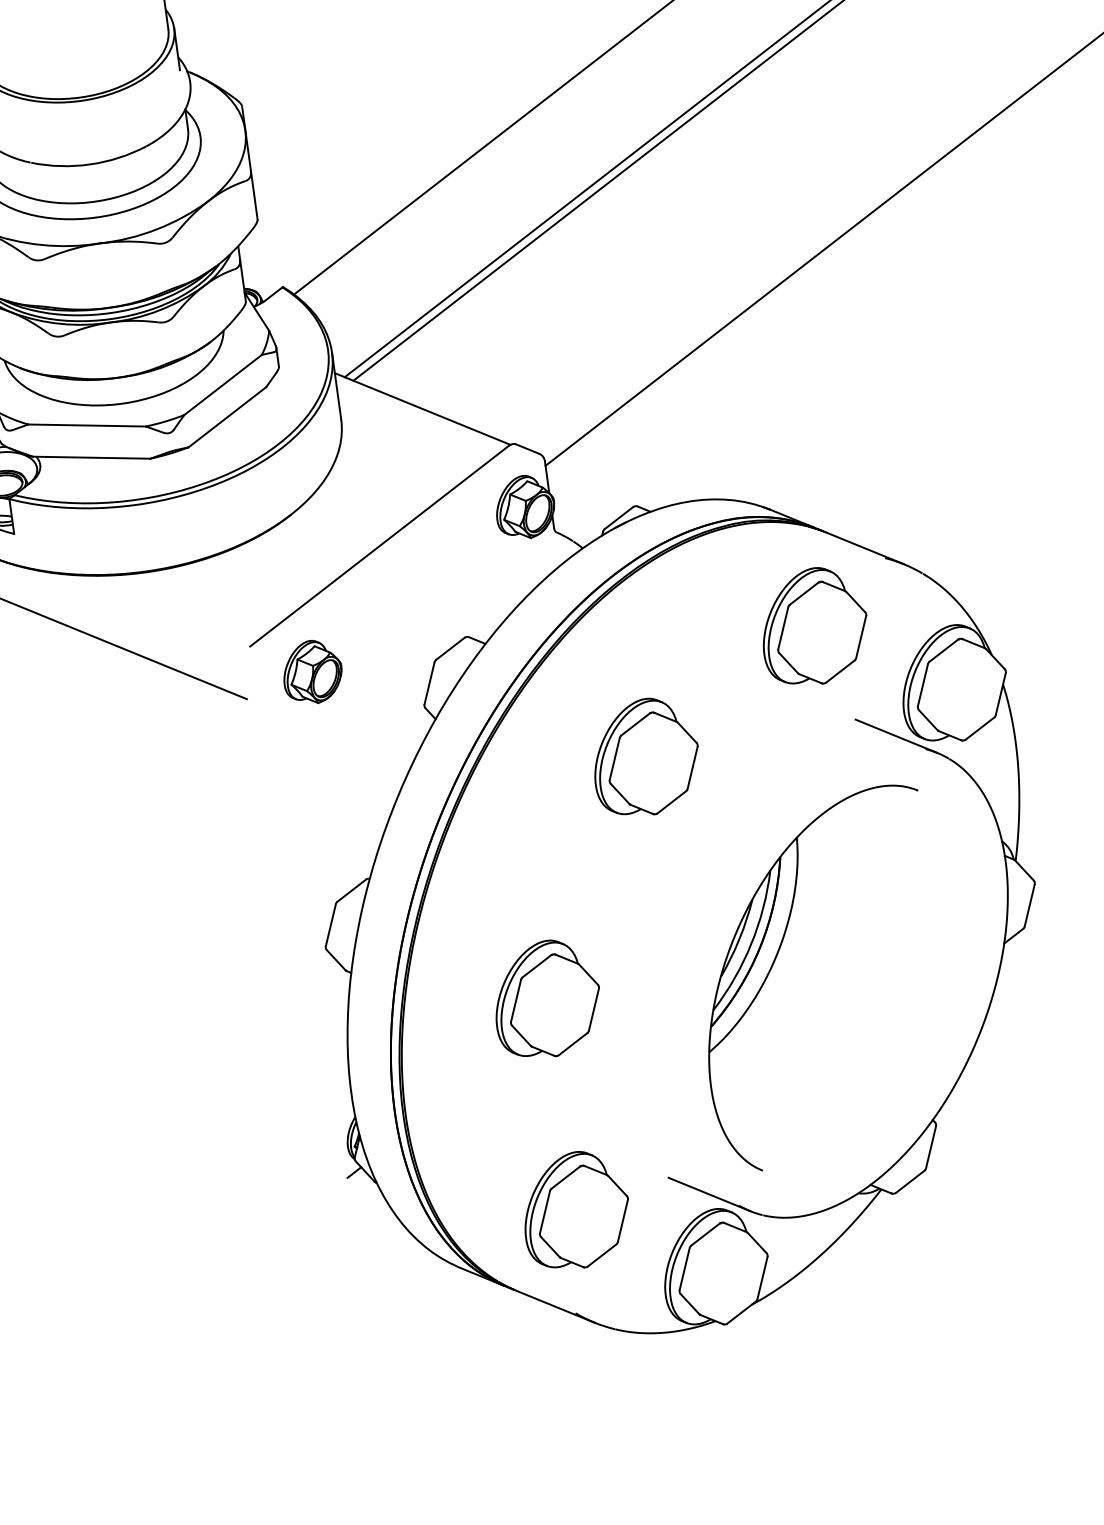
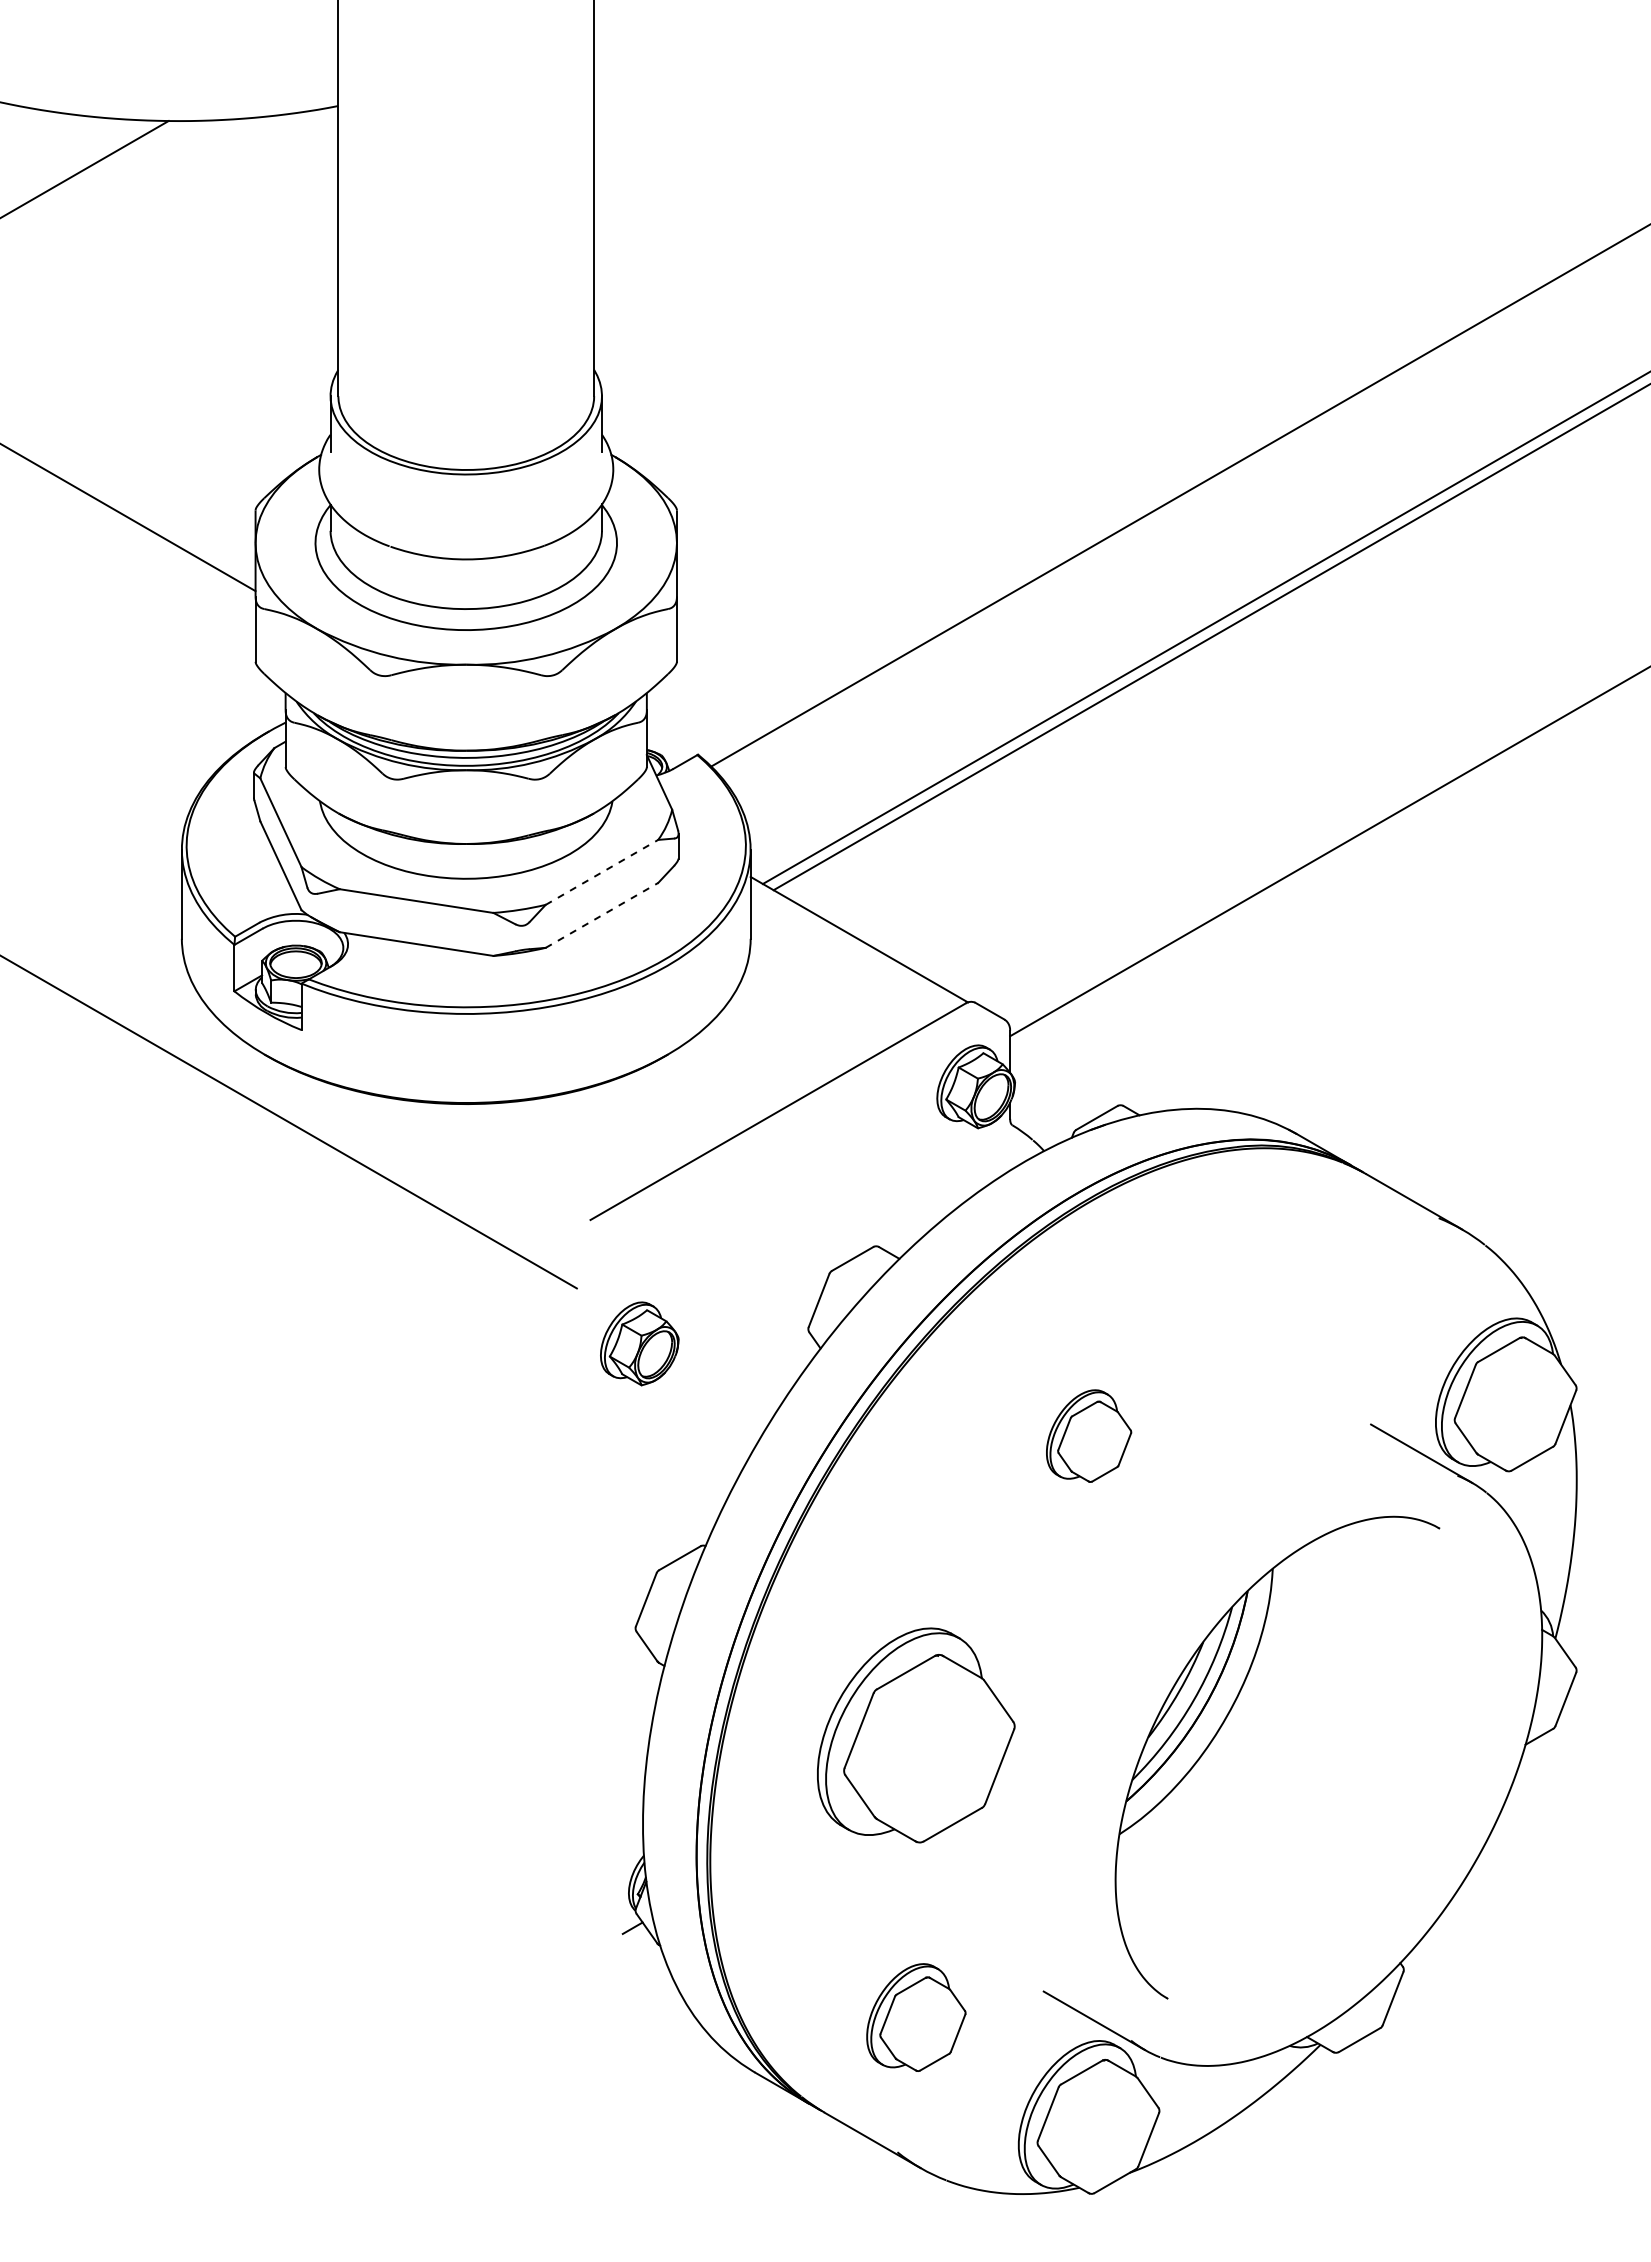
line: (222, 385) -> (601, 872), solid -> dashed
line: (227, 417) -> (601, 915), solid -> dashed
part: (814, 626) -> (1333, 1294), removed
part: (312, 671) -> (639, 1343), moved
part: (645, 756) -> (1088, 1435), size x0.6
part: (547, 999) -> (916, 1735), size x1.4
part: (576, 1210) -> (916, 2017), size x0.7

